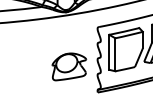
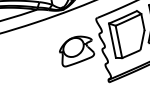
part: (69, 66) -> (76, 50), moved

